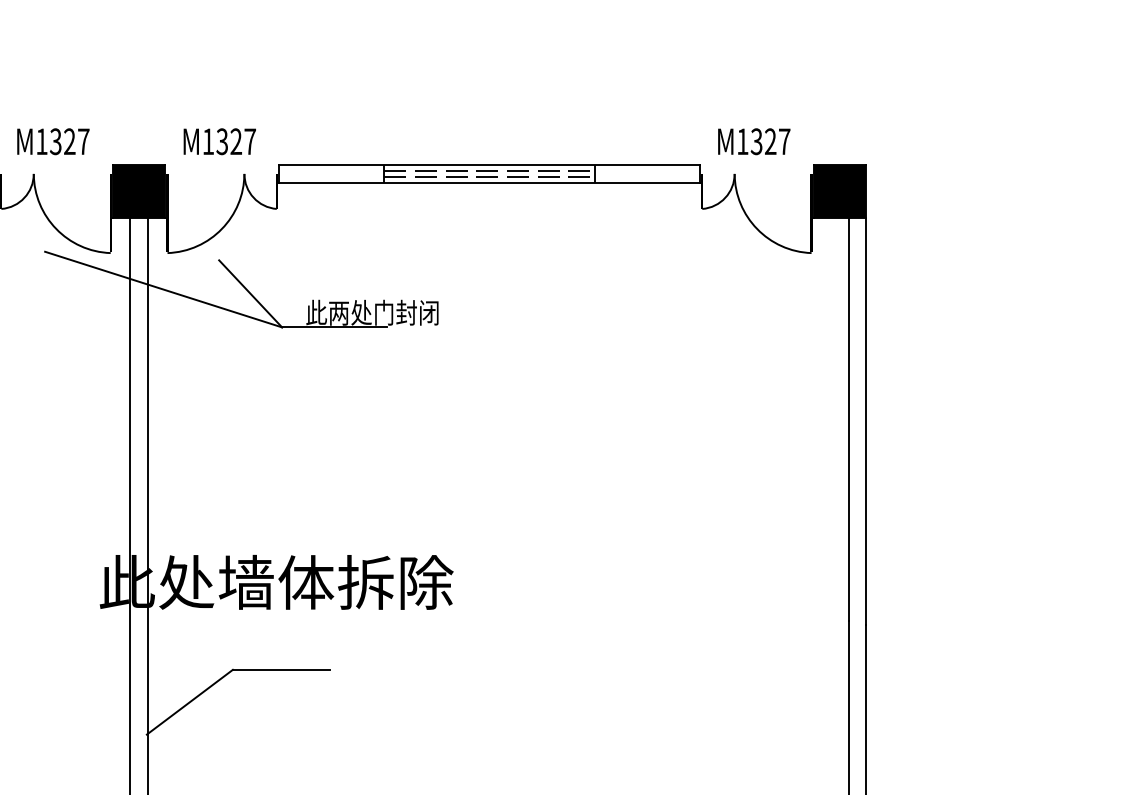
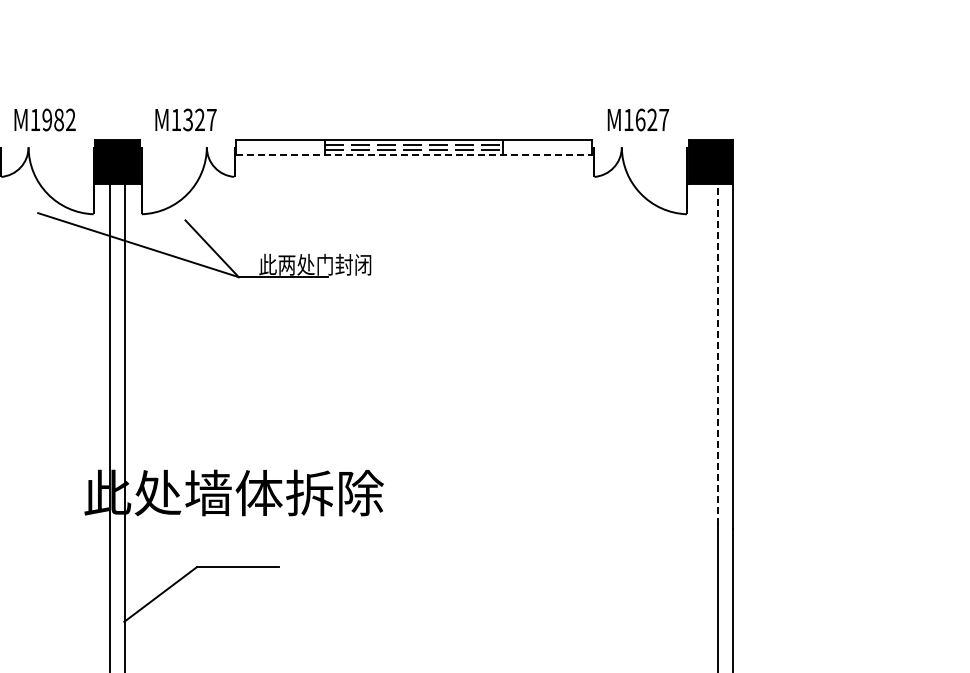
text: (69, 141) -> (58, 119), M1327 -> M1982
text: (756, 141) -> (640, 119), M1327 -> M1627
line: (489, 182) -> (414, 154), solid -> dashed
line: (848, 418) -> (718, 354), solid -> dashed

